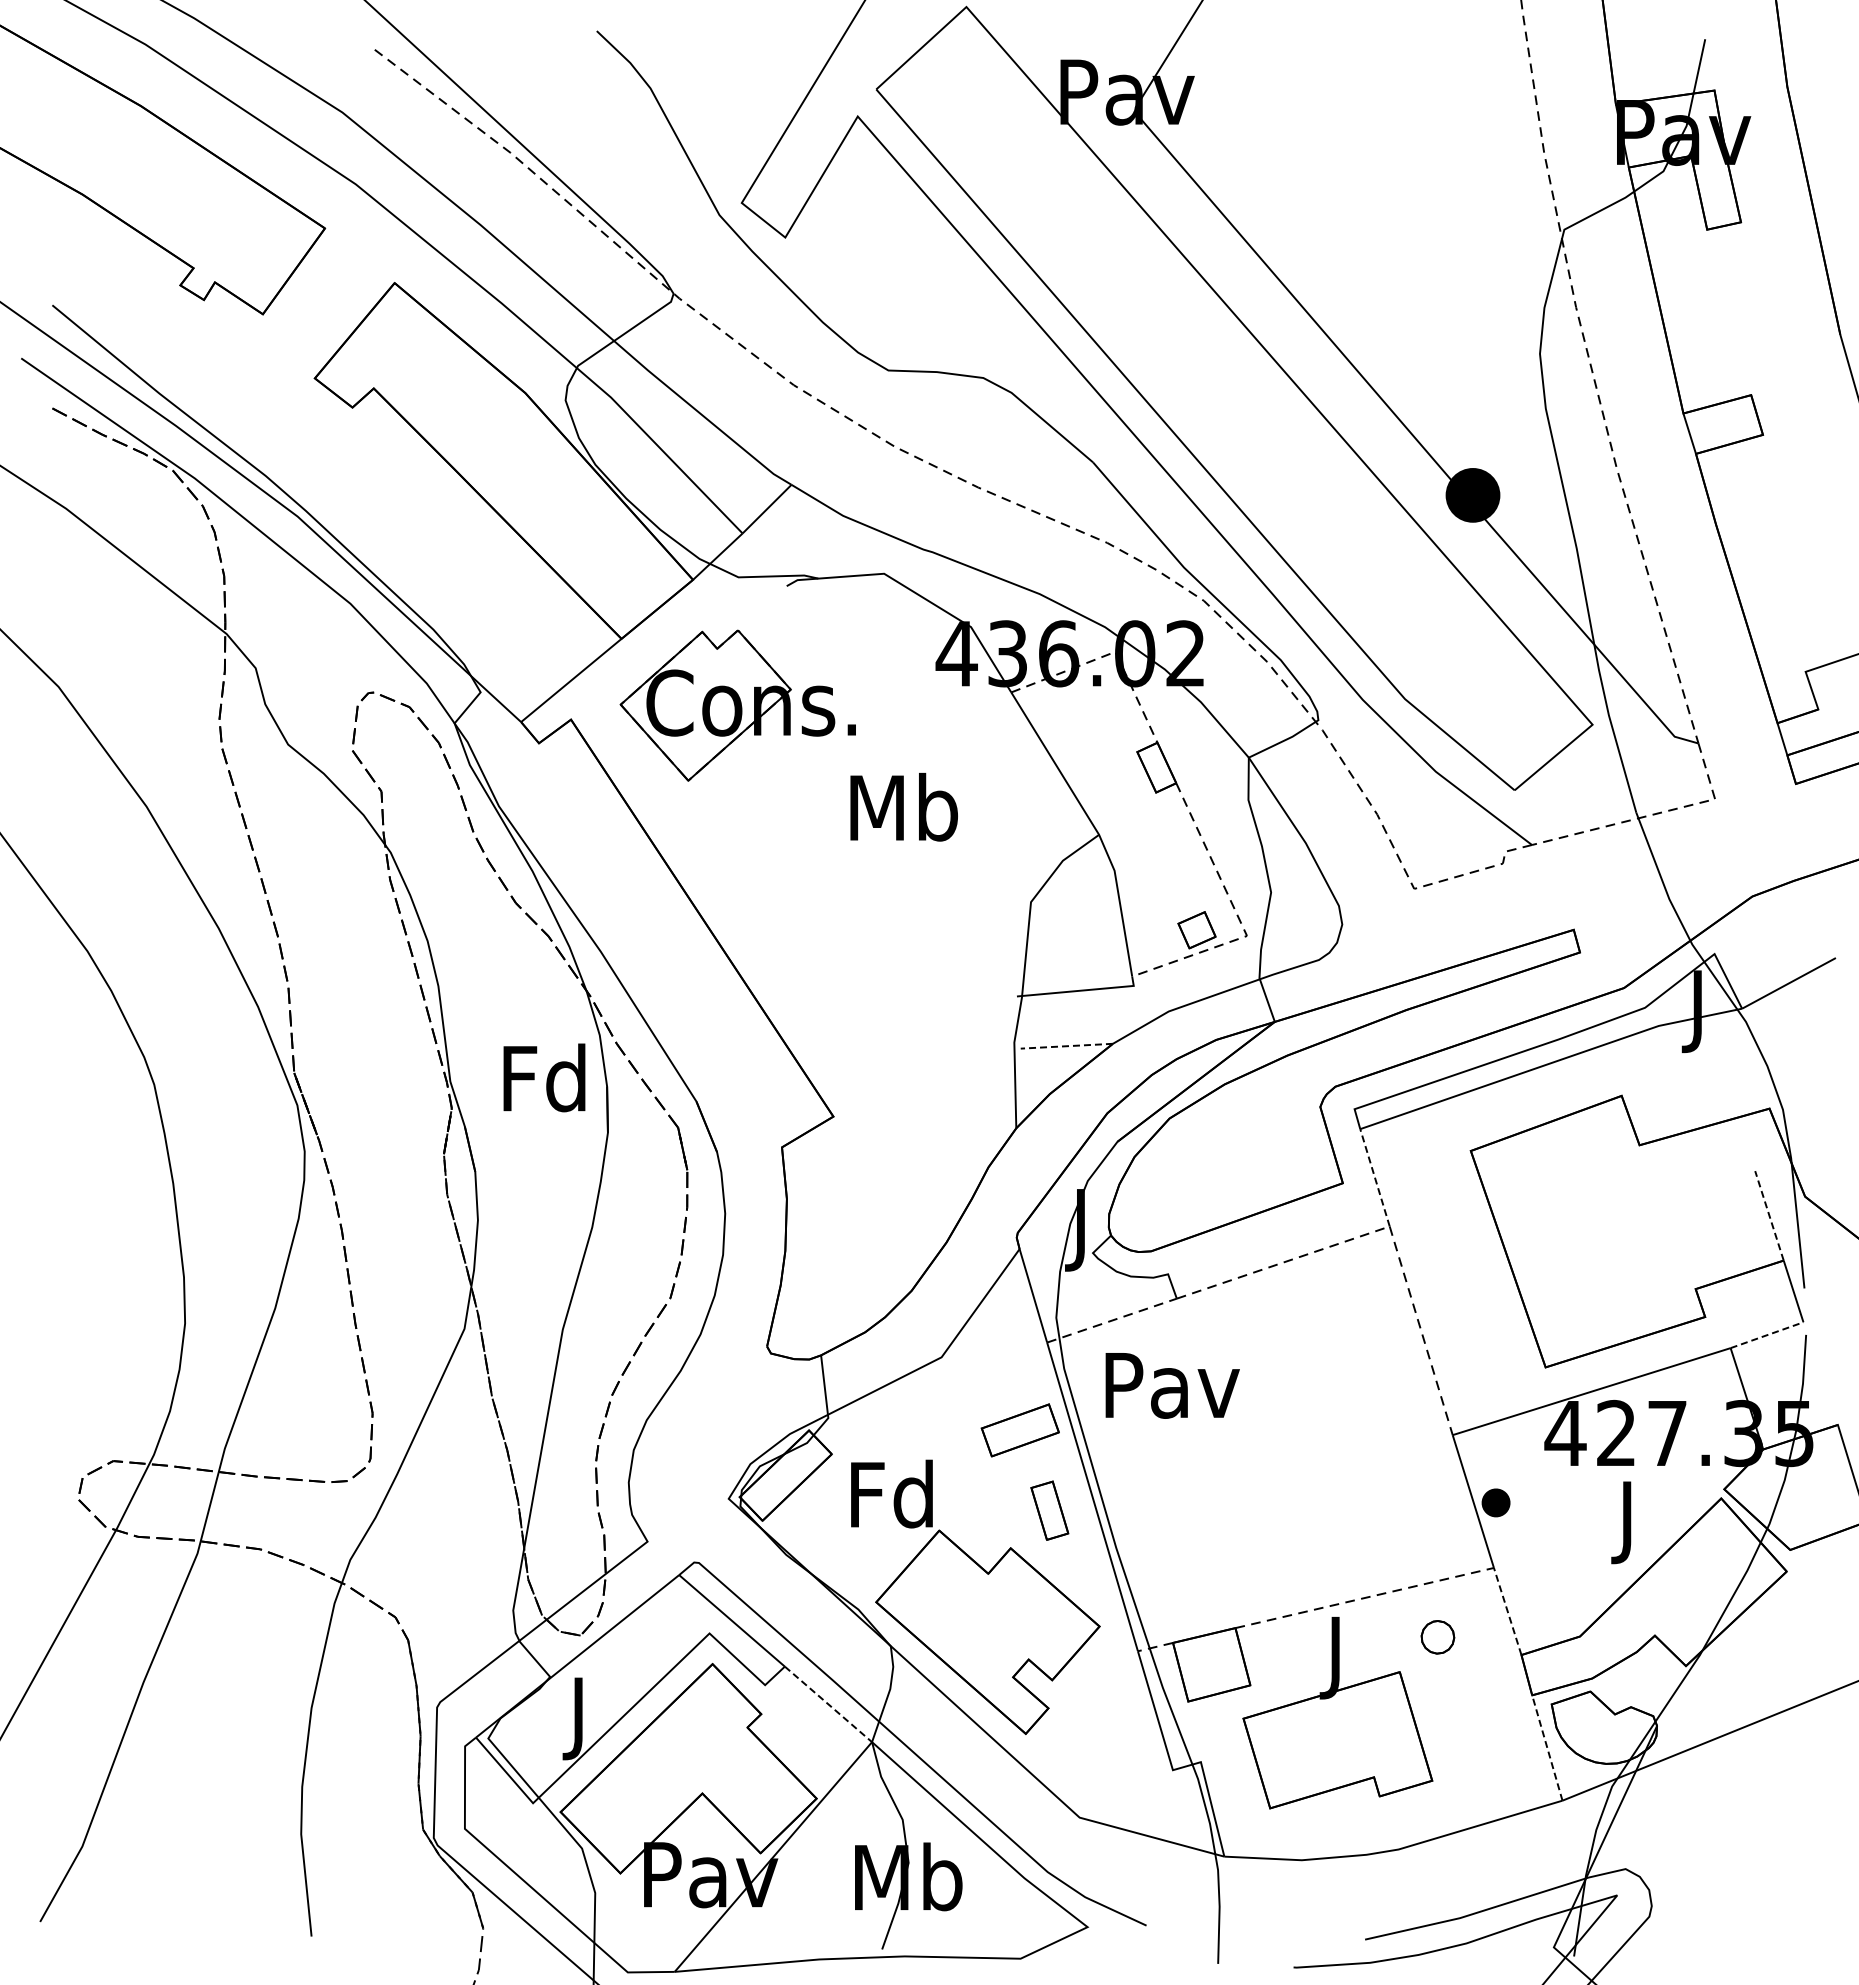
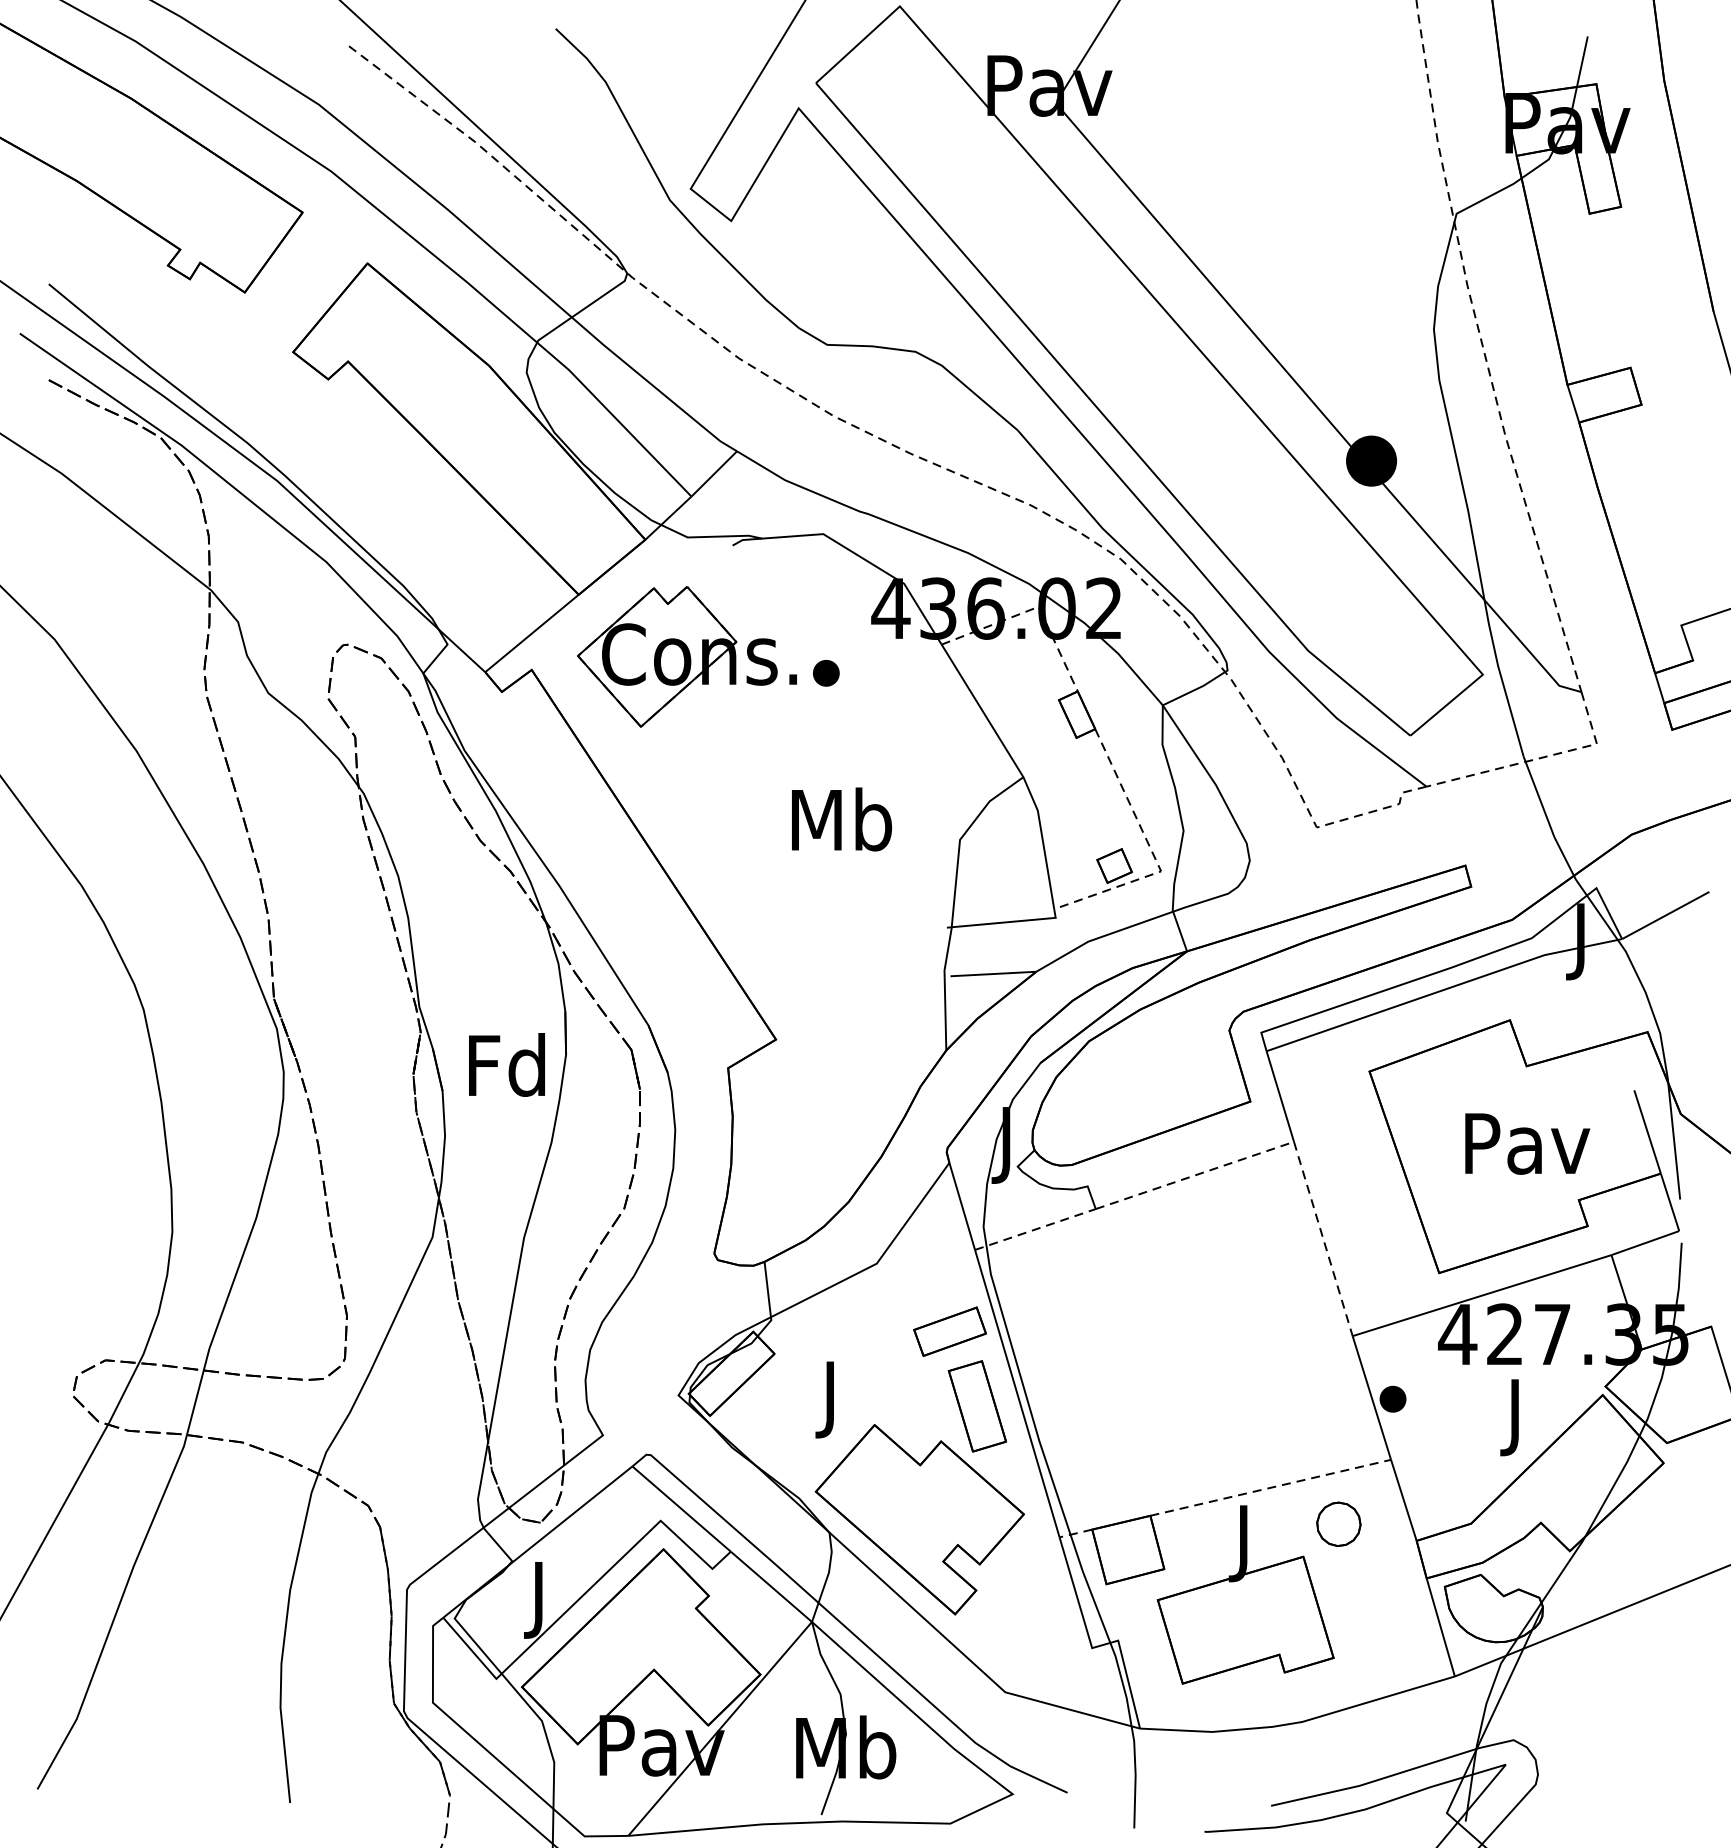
part: (887, 722) -> (826, 672), added
text: (903, 807) -> (841, 819), moved
line: (1066, 1046) -> (993, 974), dashed -> solid
text: (544, 1077) -> (507, 1064), moved
line: (1375, 1177) -> (1280, 1096), dashed -> solid
line: (1769, 1215) -> (1647, 1131), dashed -> solid
line: (1767, 1335) -> (1645, 1243), dashed -> solid
text: (1172, 1385) -> (1527, 1143), moved
text: (891, 1502) -> (830, 1398), Fd -> J
part: (1049, 1510) -> (977, 1406), size x1.67
line: (1507, 1611) -> (1403, 1500), dashed -> solid
part: (1437, 1637) -> (1338, 1524), size x1.43
line: (828, 1704) -> (771, 1586), dashed -> solid
line: (1547, 1748) -> (1440, 1627), dashed -> solid

